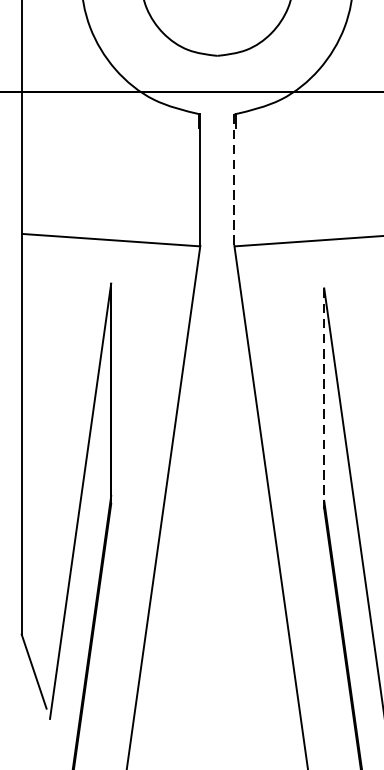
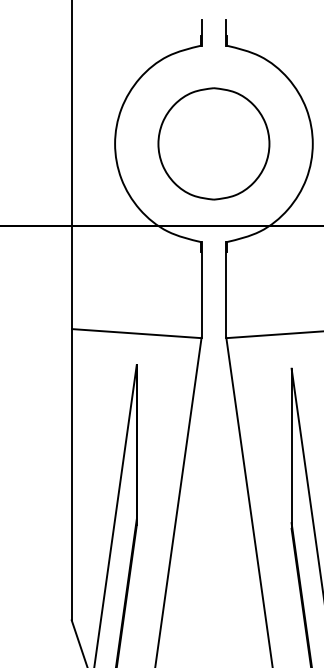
line: (234, 180) -> (226, 290), dashed -> solid
line: (324, 399) -> (291, 449), dashed -> solid

